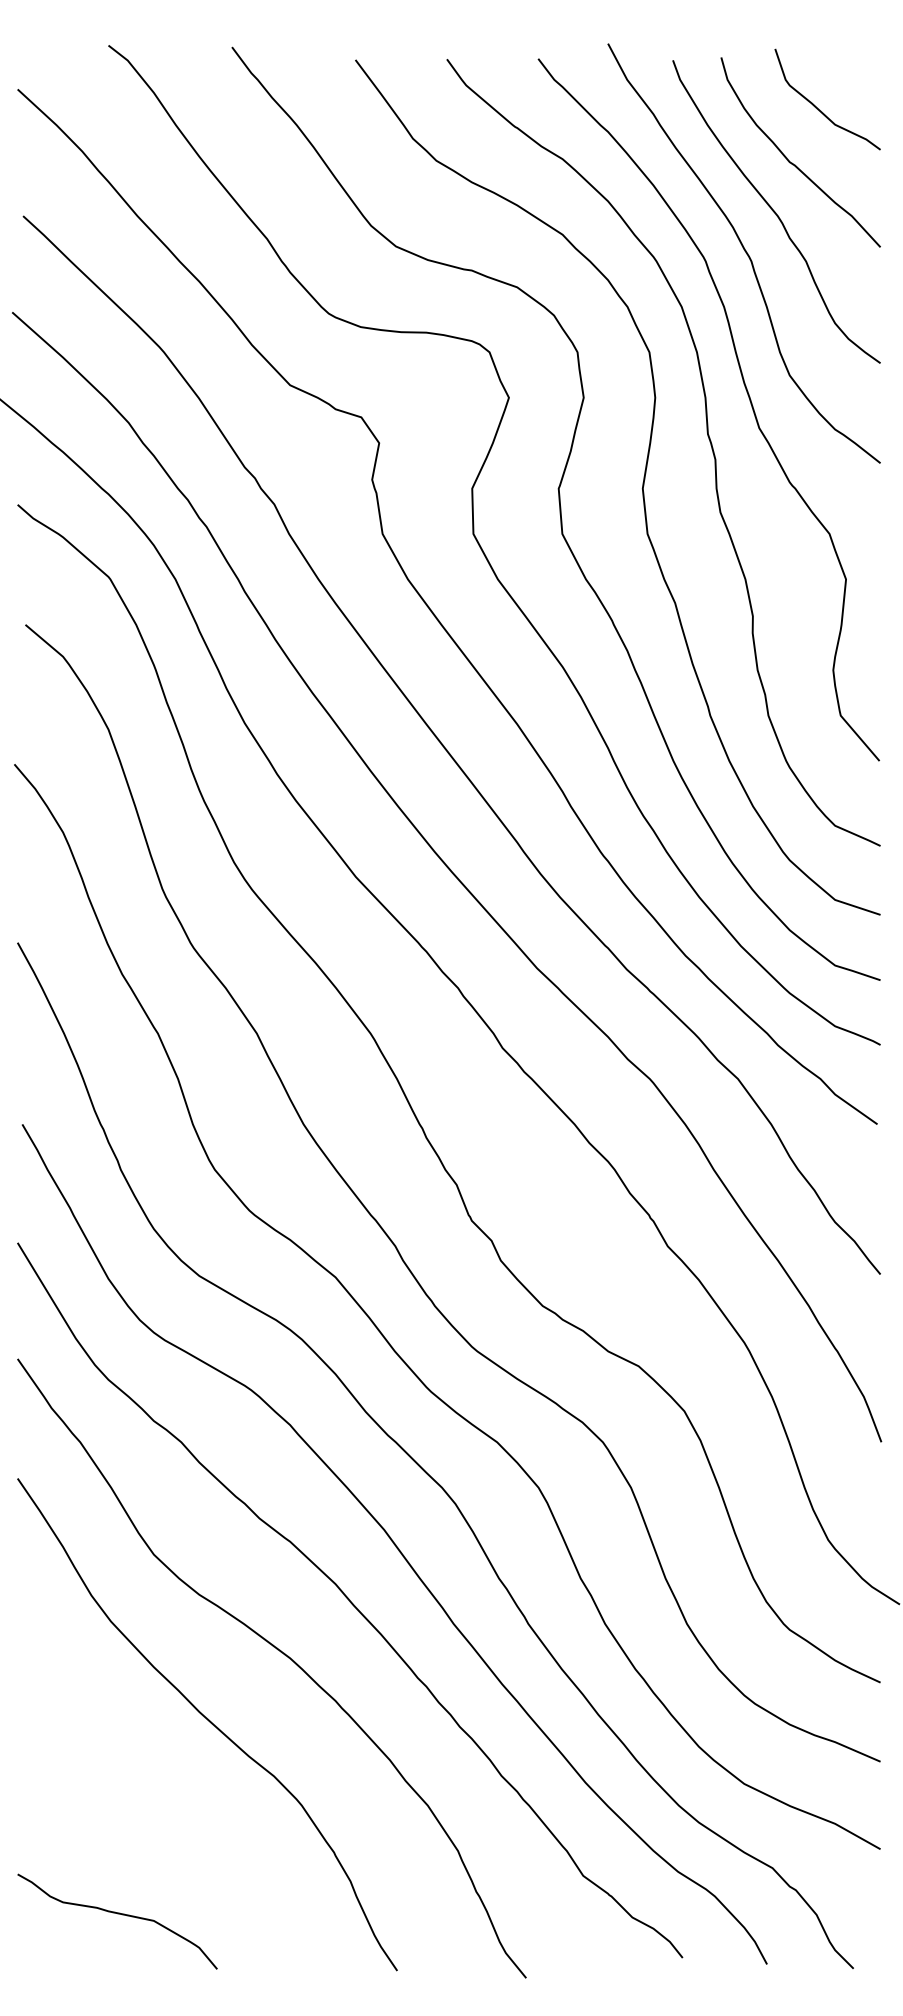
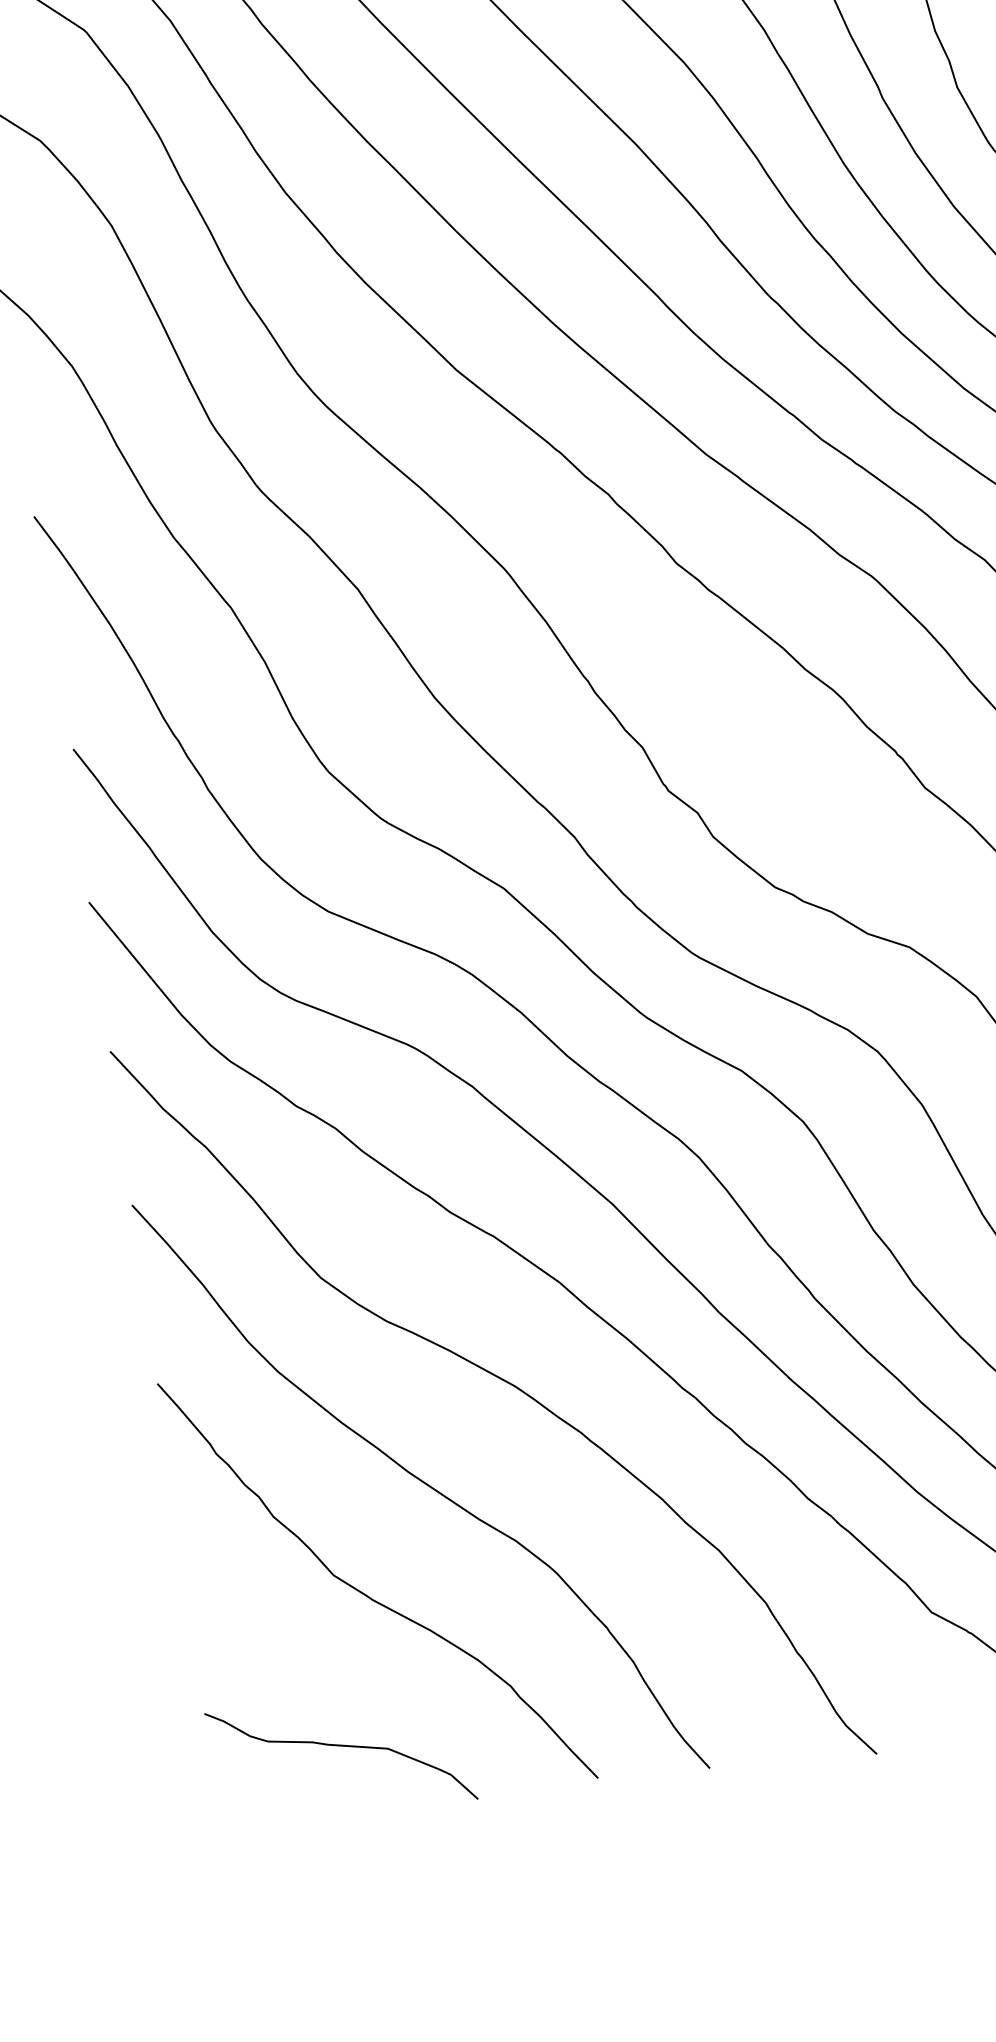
curve: (154, 1800) -> (366, 1593), added

